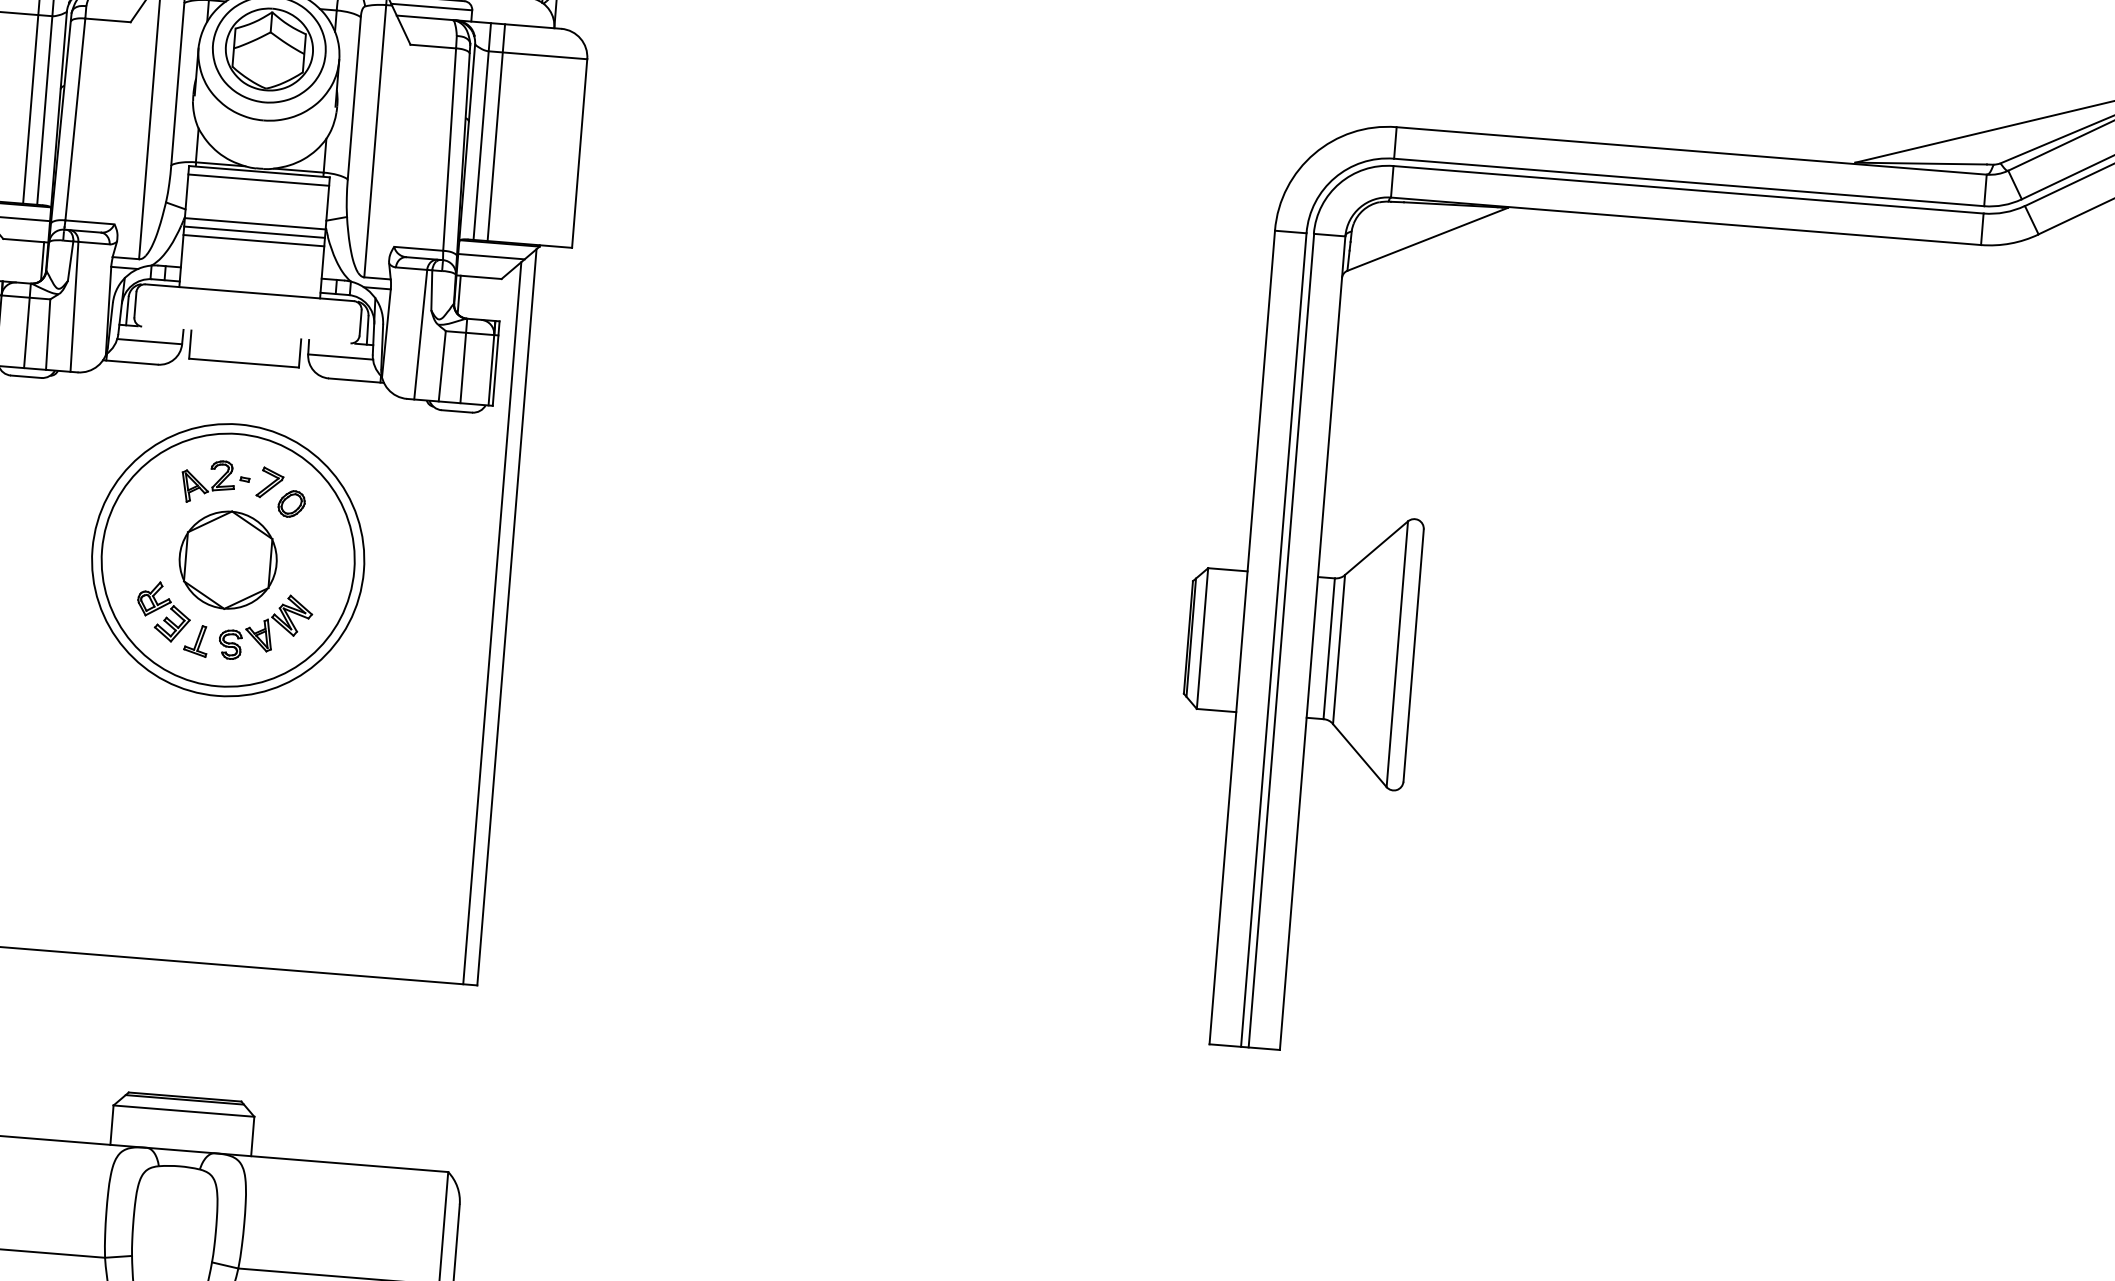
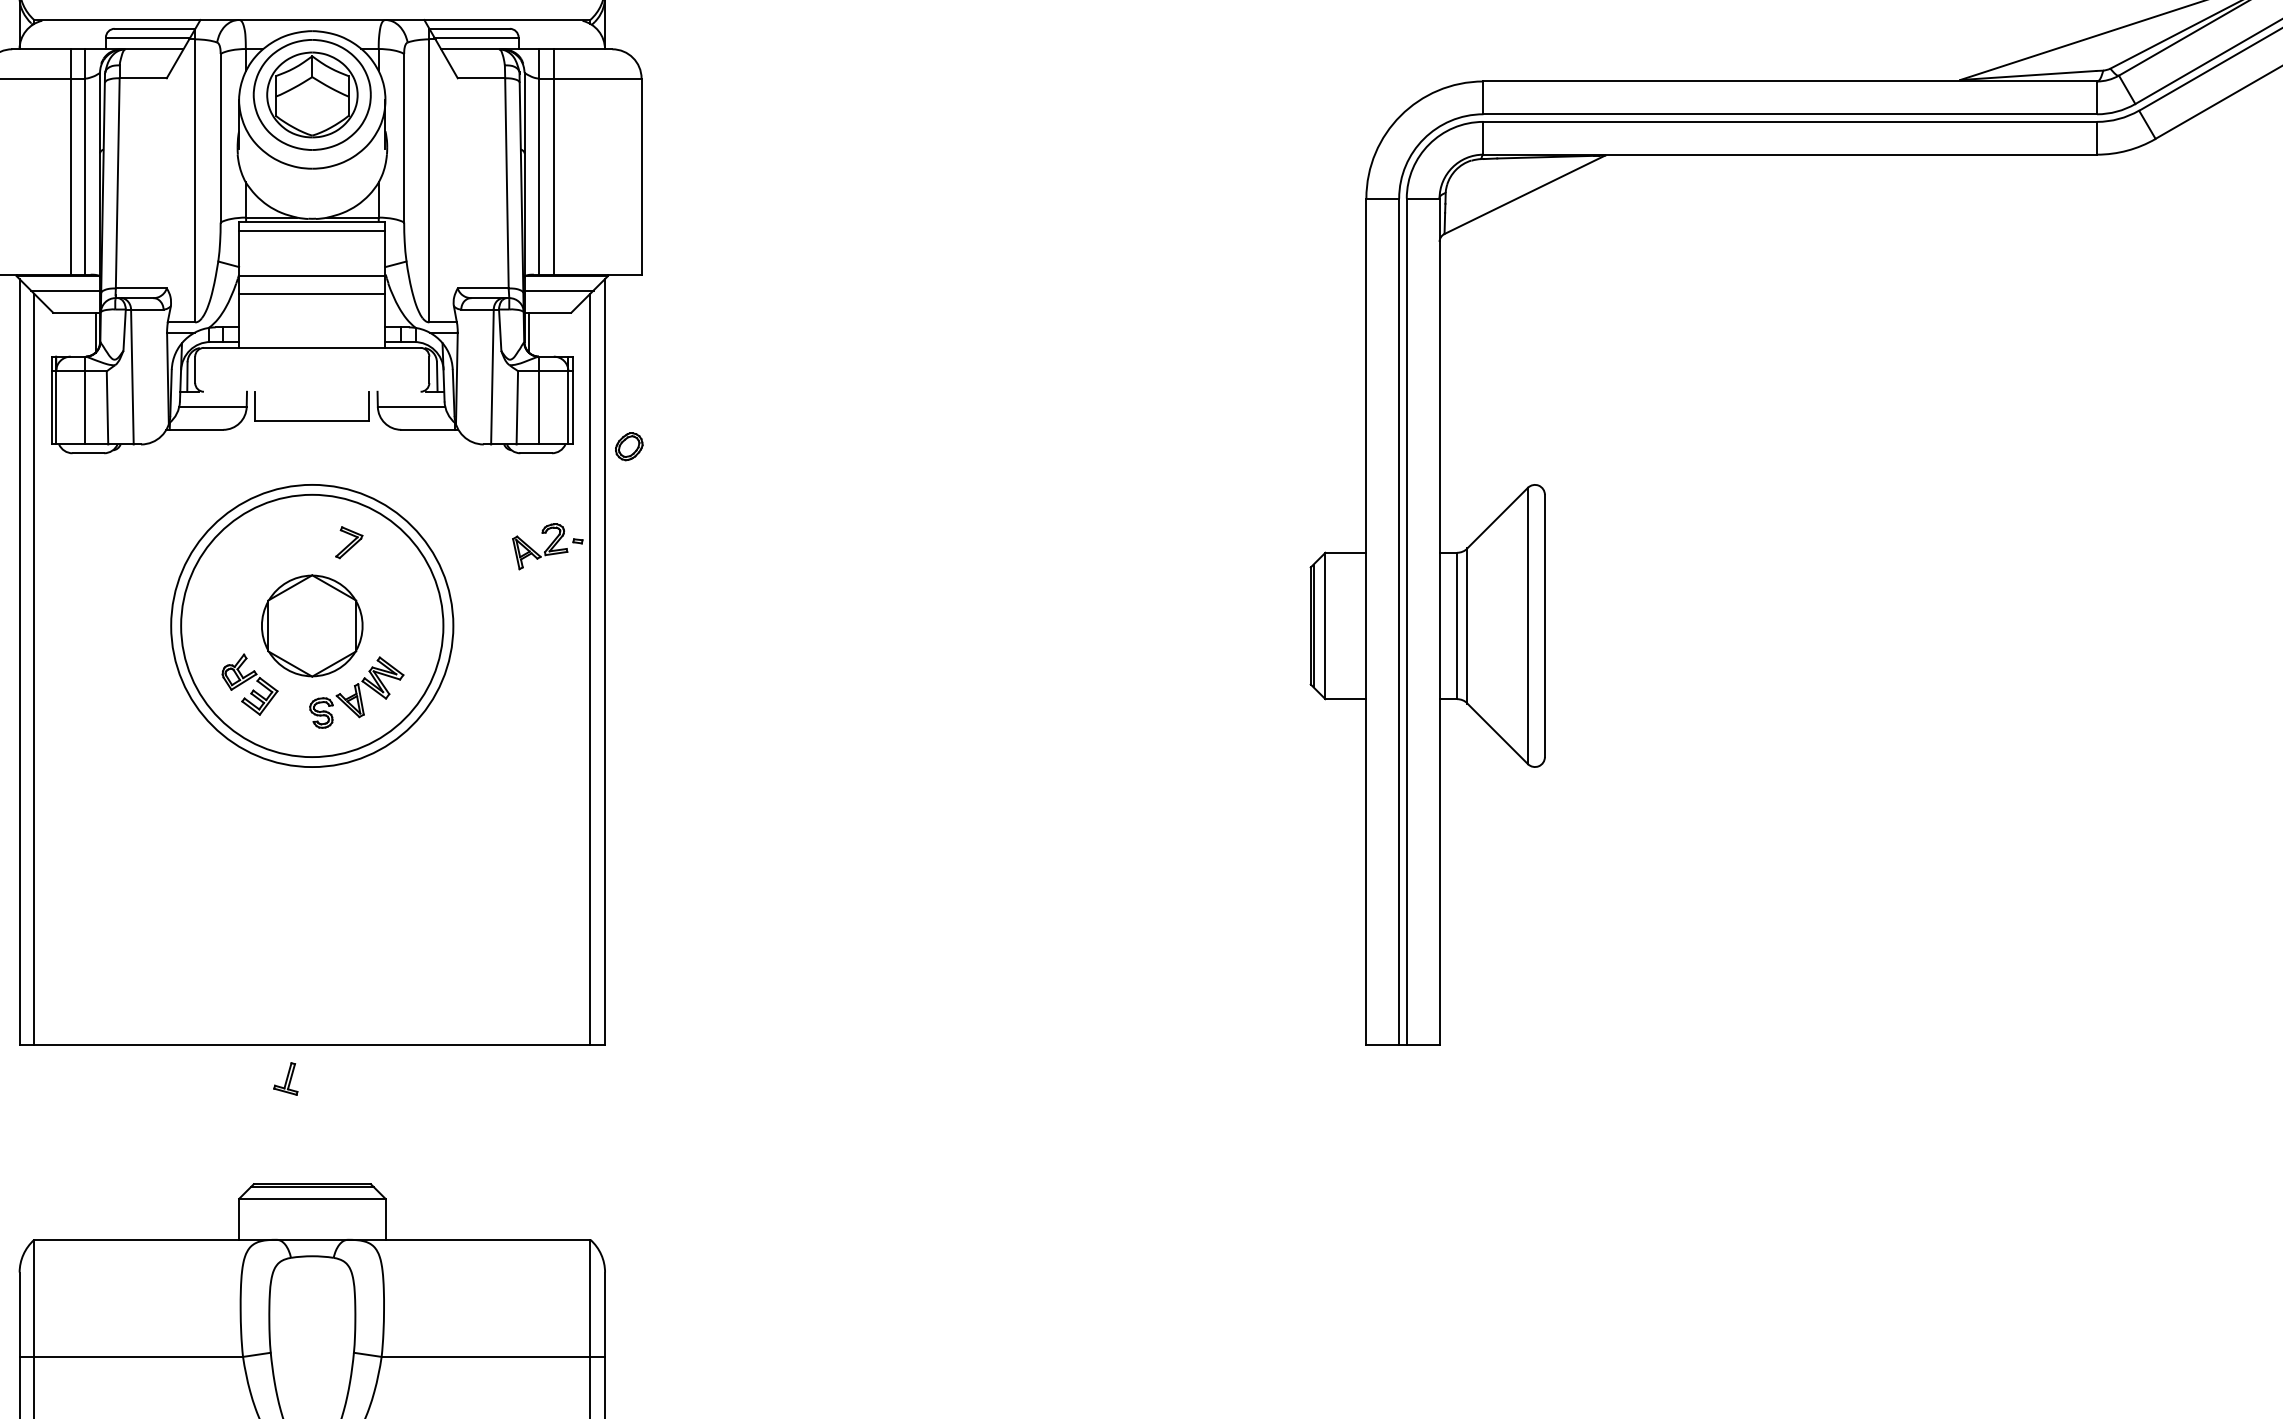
line: (254, 231) -> (312, 284), removed
part: (215, 482) -> (547, 546), moved
part: (291, 503) -> (629, 446), moved
part: (195, 640) -> (285, 1078), moved

